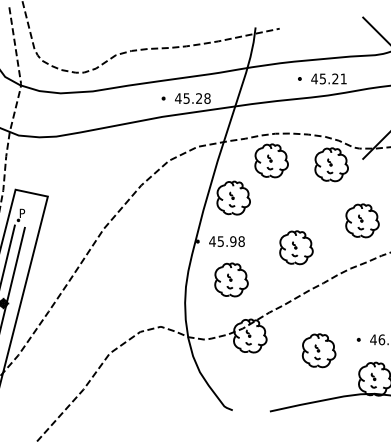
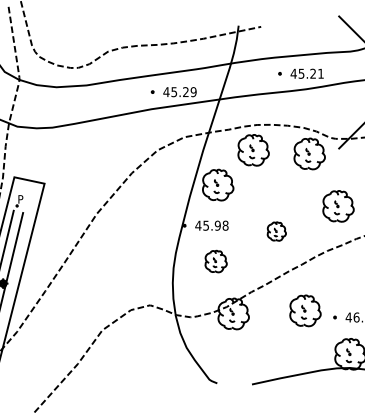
text: (207, 98) -> (193, 92), 45.28 -> 45.29
part: (296, 247) -> (276, 231), size x0.6
part: (231, 279) -> (216, 261), size x0.7
part: (318, 350) -> (304, 310), moved

